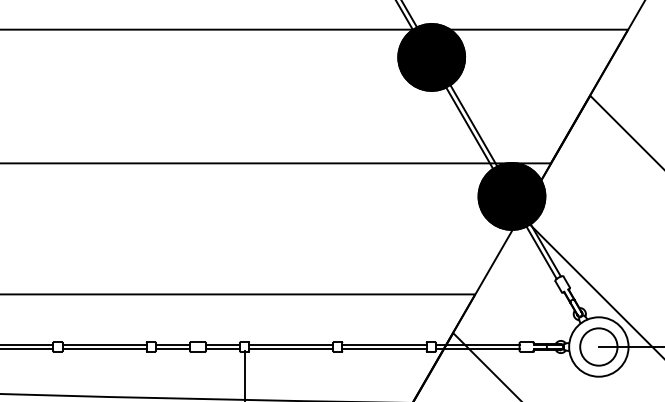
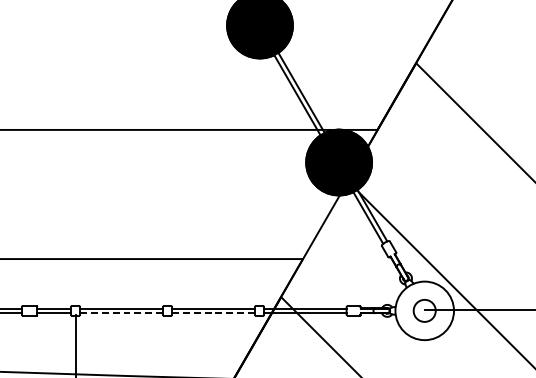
circle: (598, 346) -> (424, 310), size x0.6
line: (291, 349) -> (121, 313), solid -> dashed
line: (385, 349) -> (214, 313), solid -> dashed

